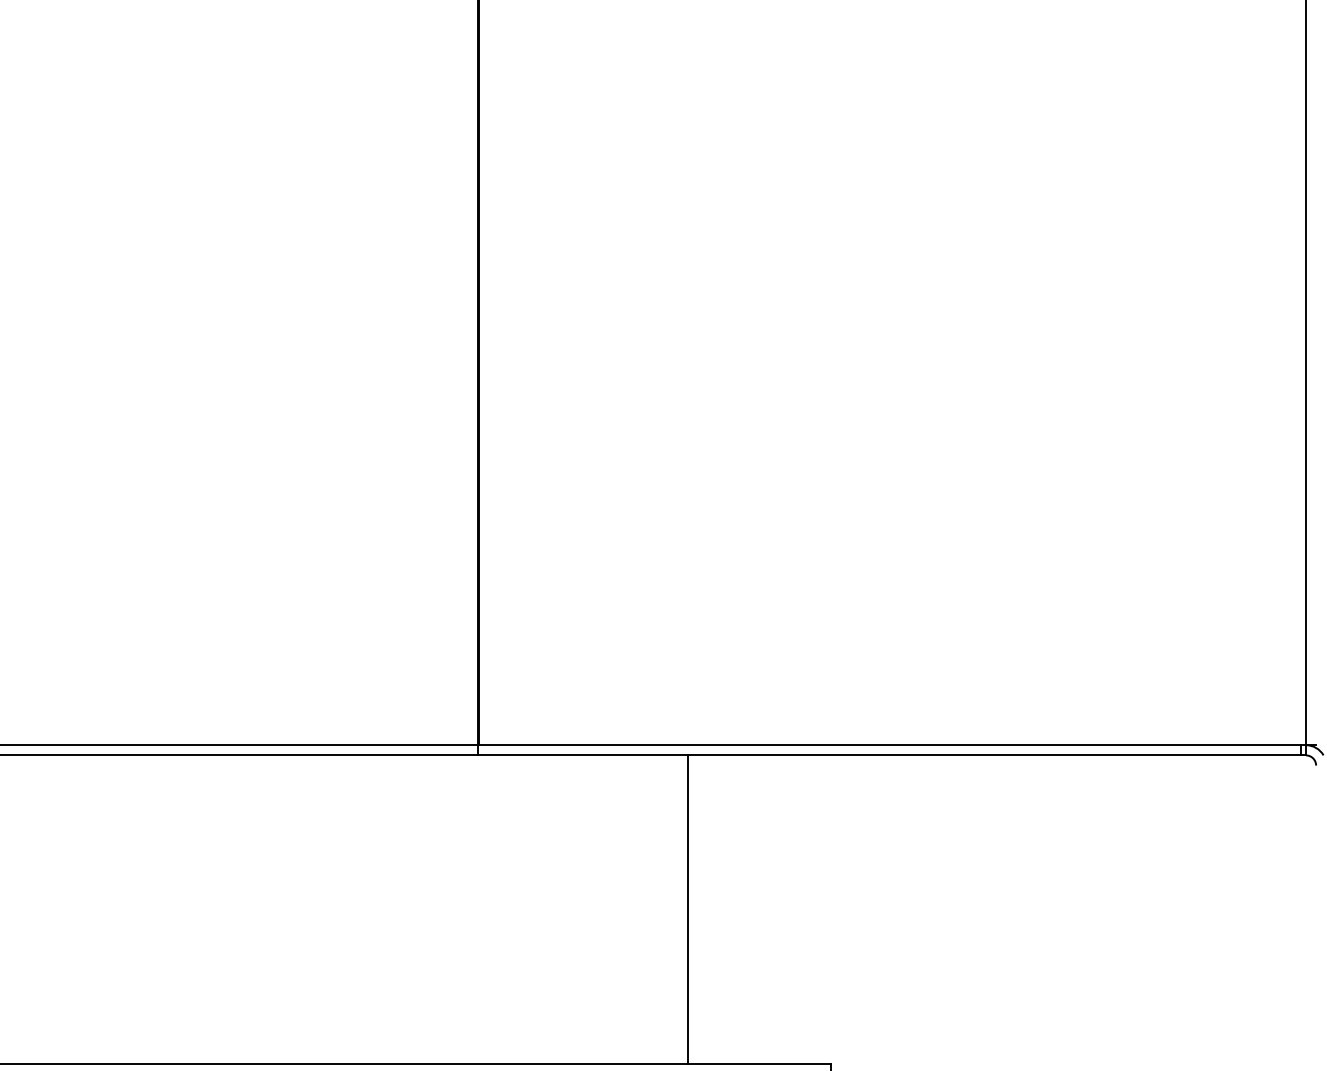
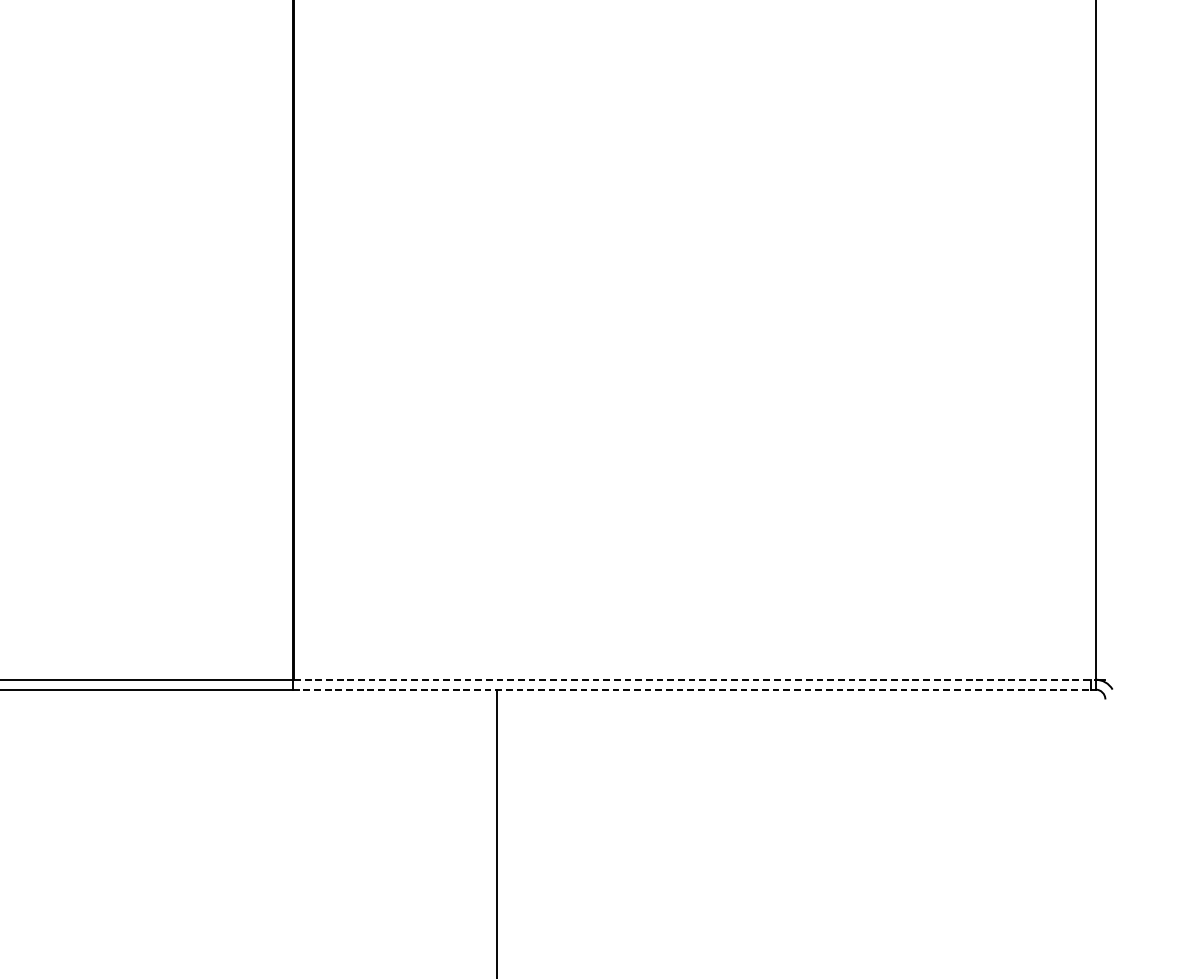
line: (893, 745) -> (695, 680), solid -> dashed
line: (889, 755) -> (691, 689), solid -> dashed

